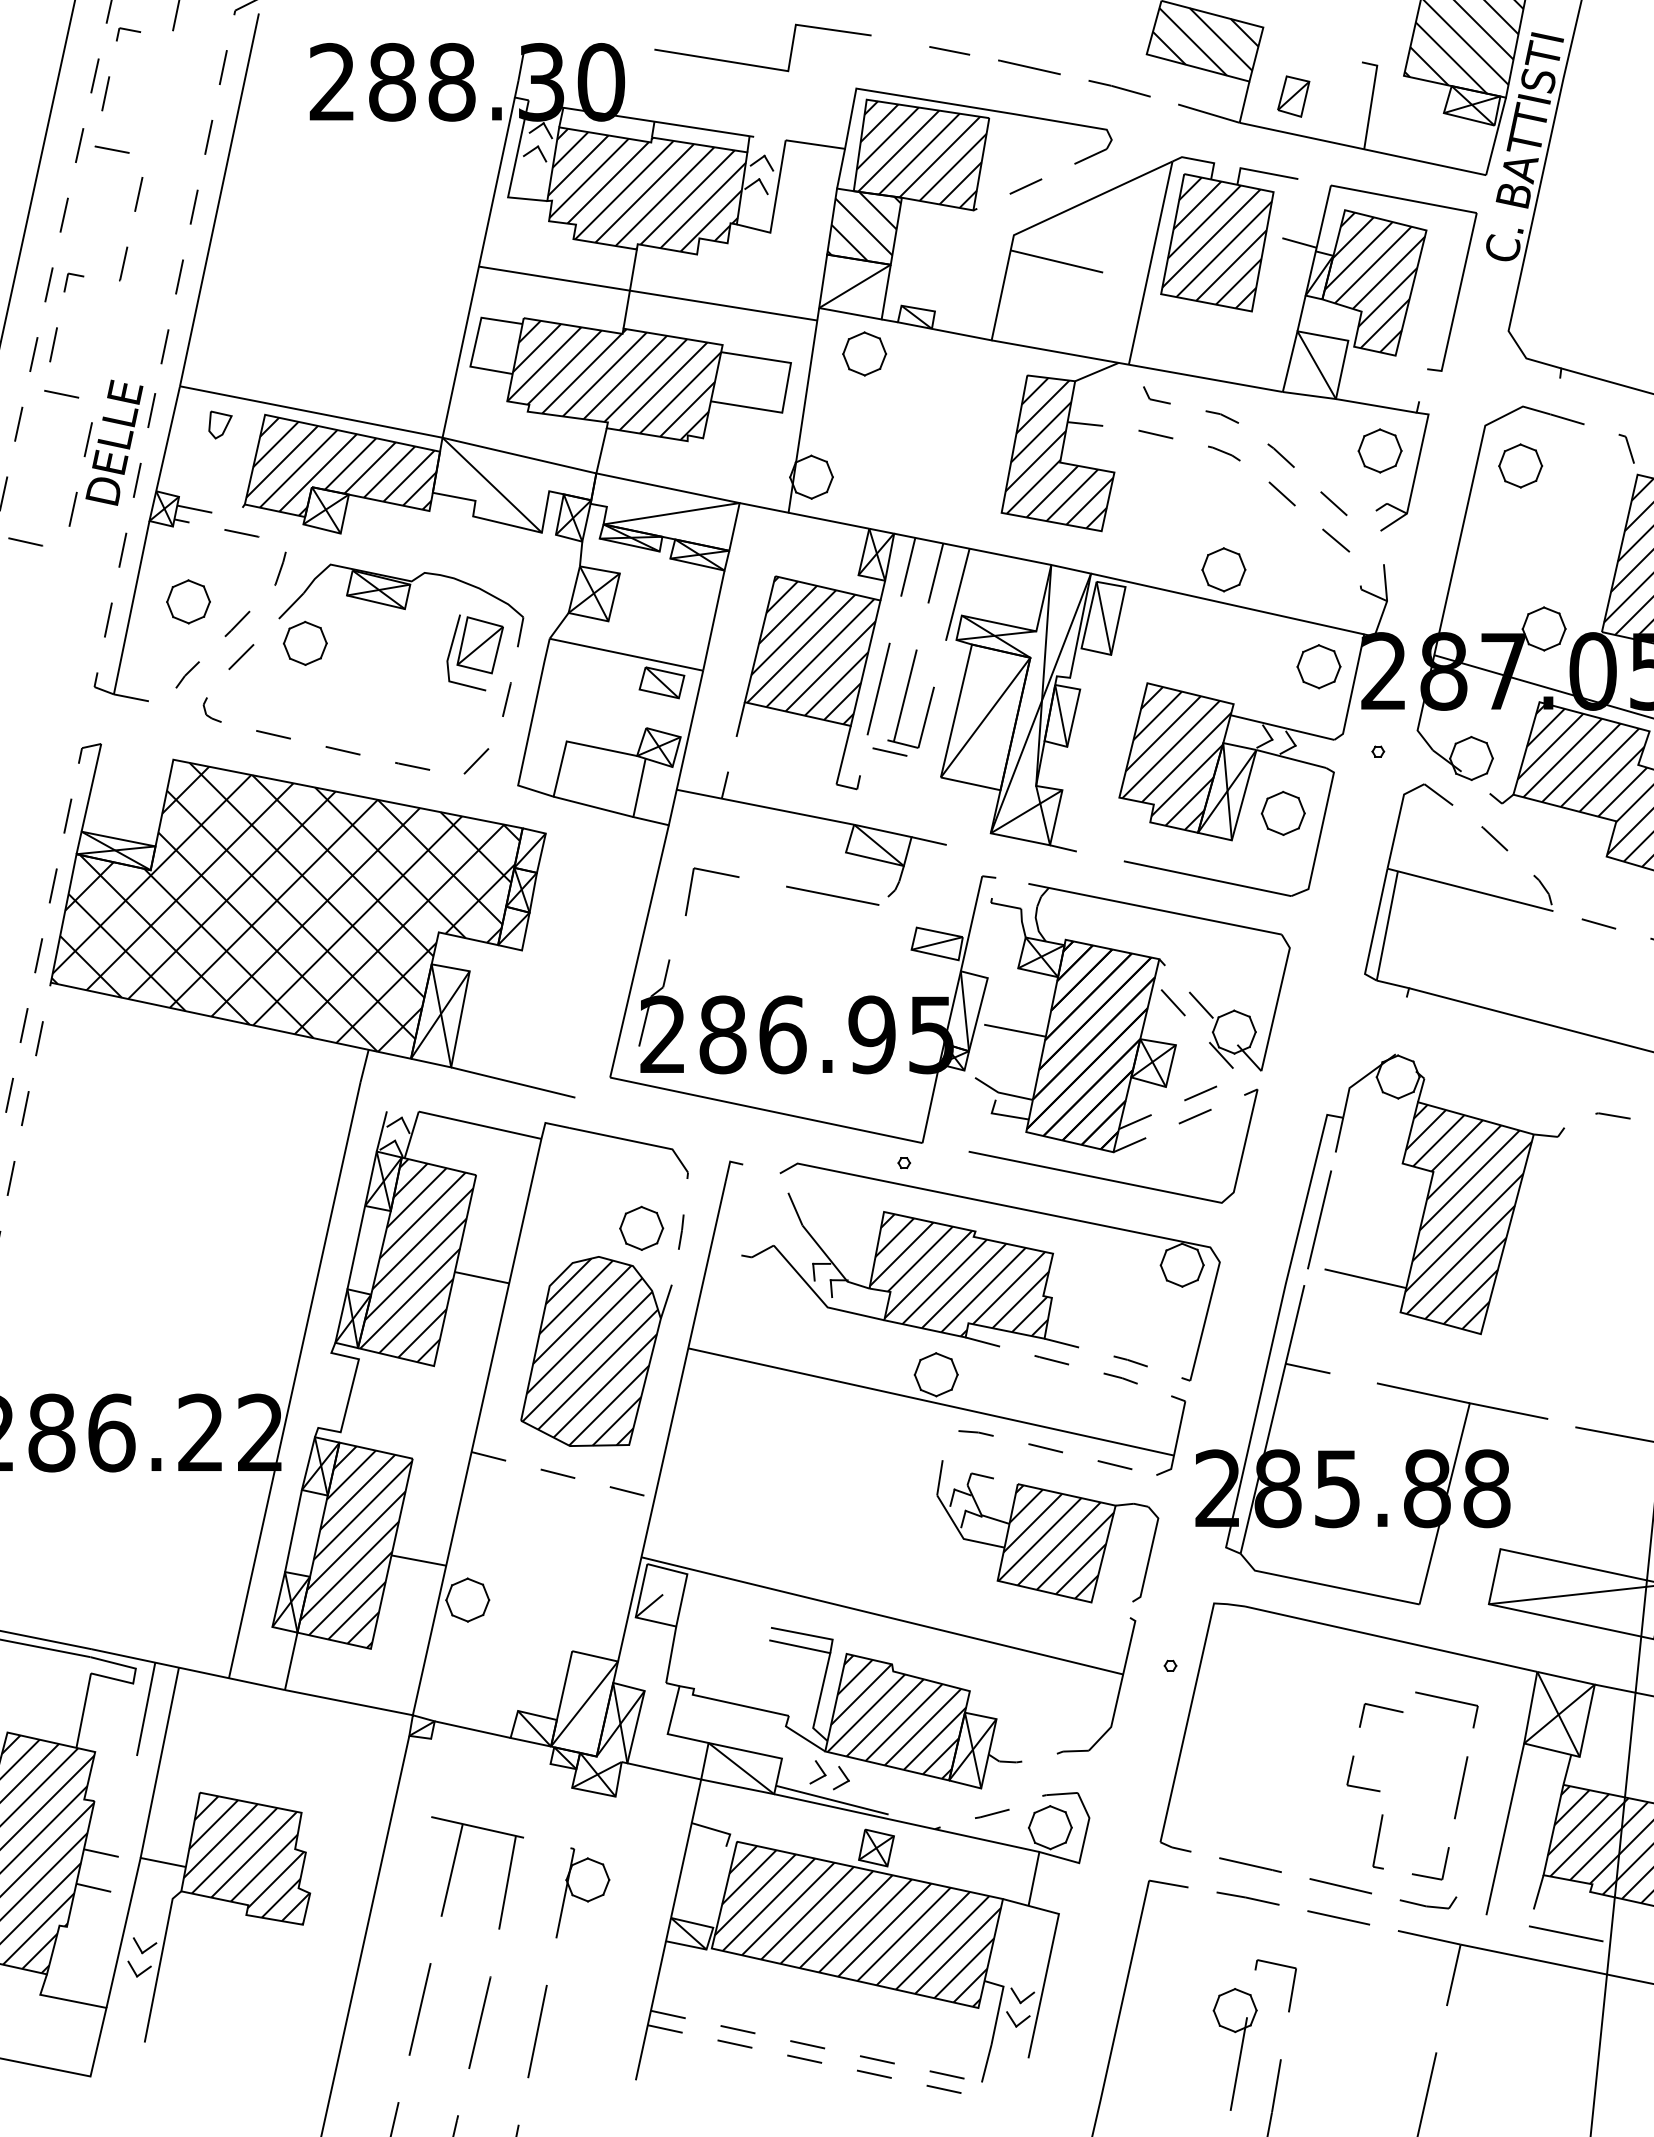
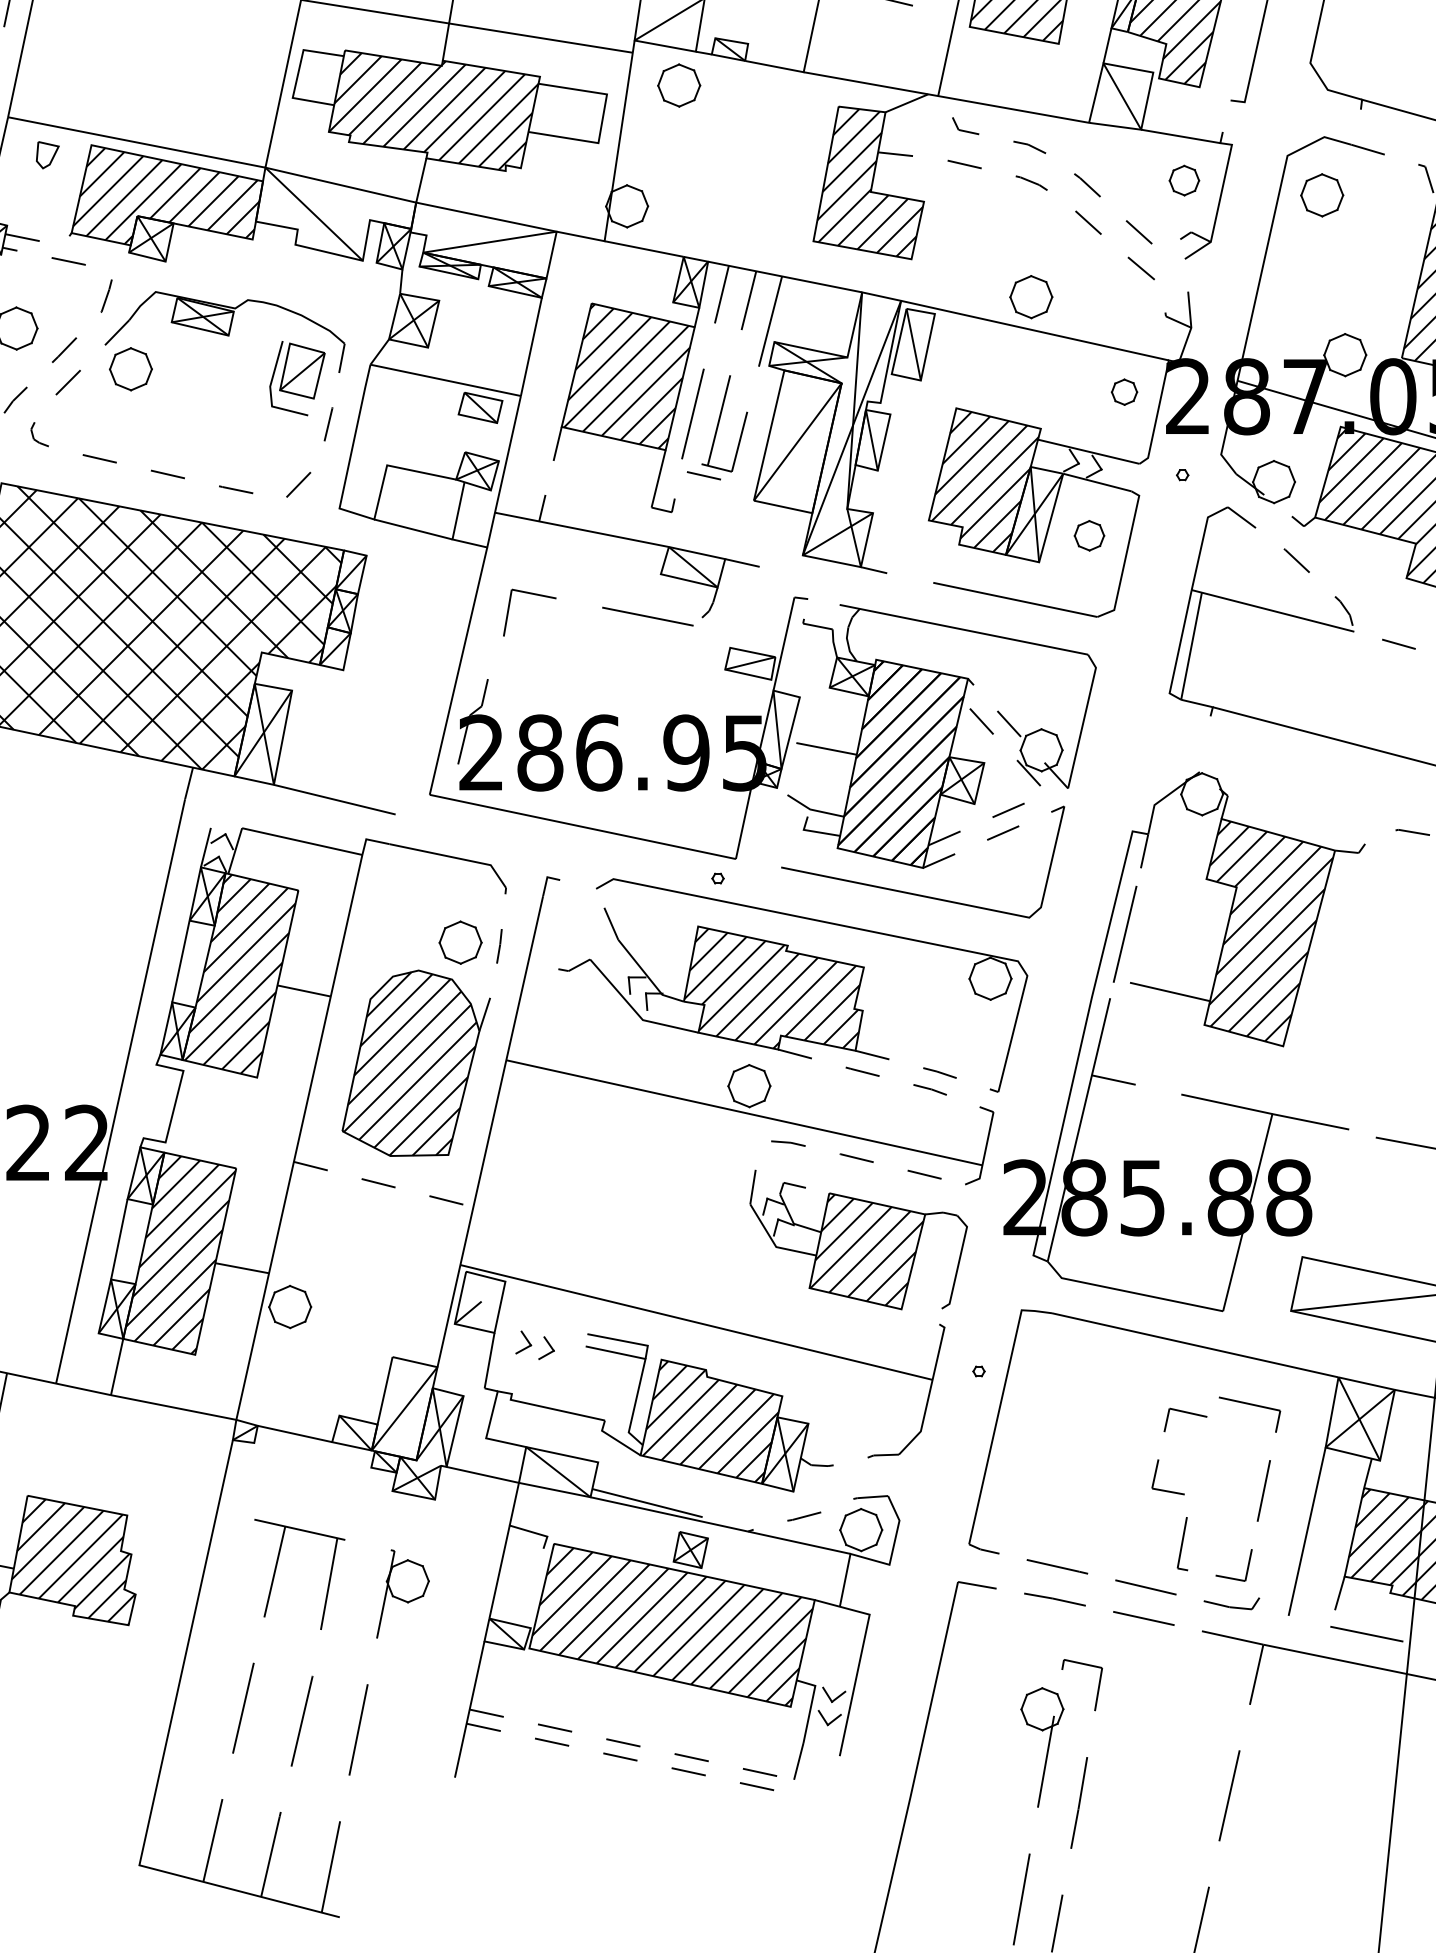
part: (1379, 450) -> (1183, 180), size x0.7
part: (1318, 666) -> (1124, 391), size x0.6
part: (1282, 812) -> (1088, 534), size x0.7
part: (829, 1775) -> (534, 1345), moved

